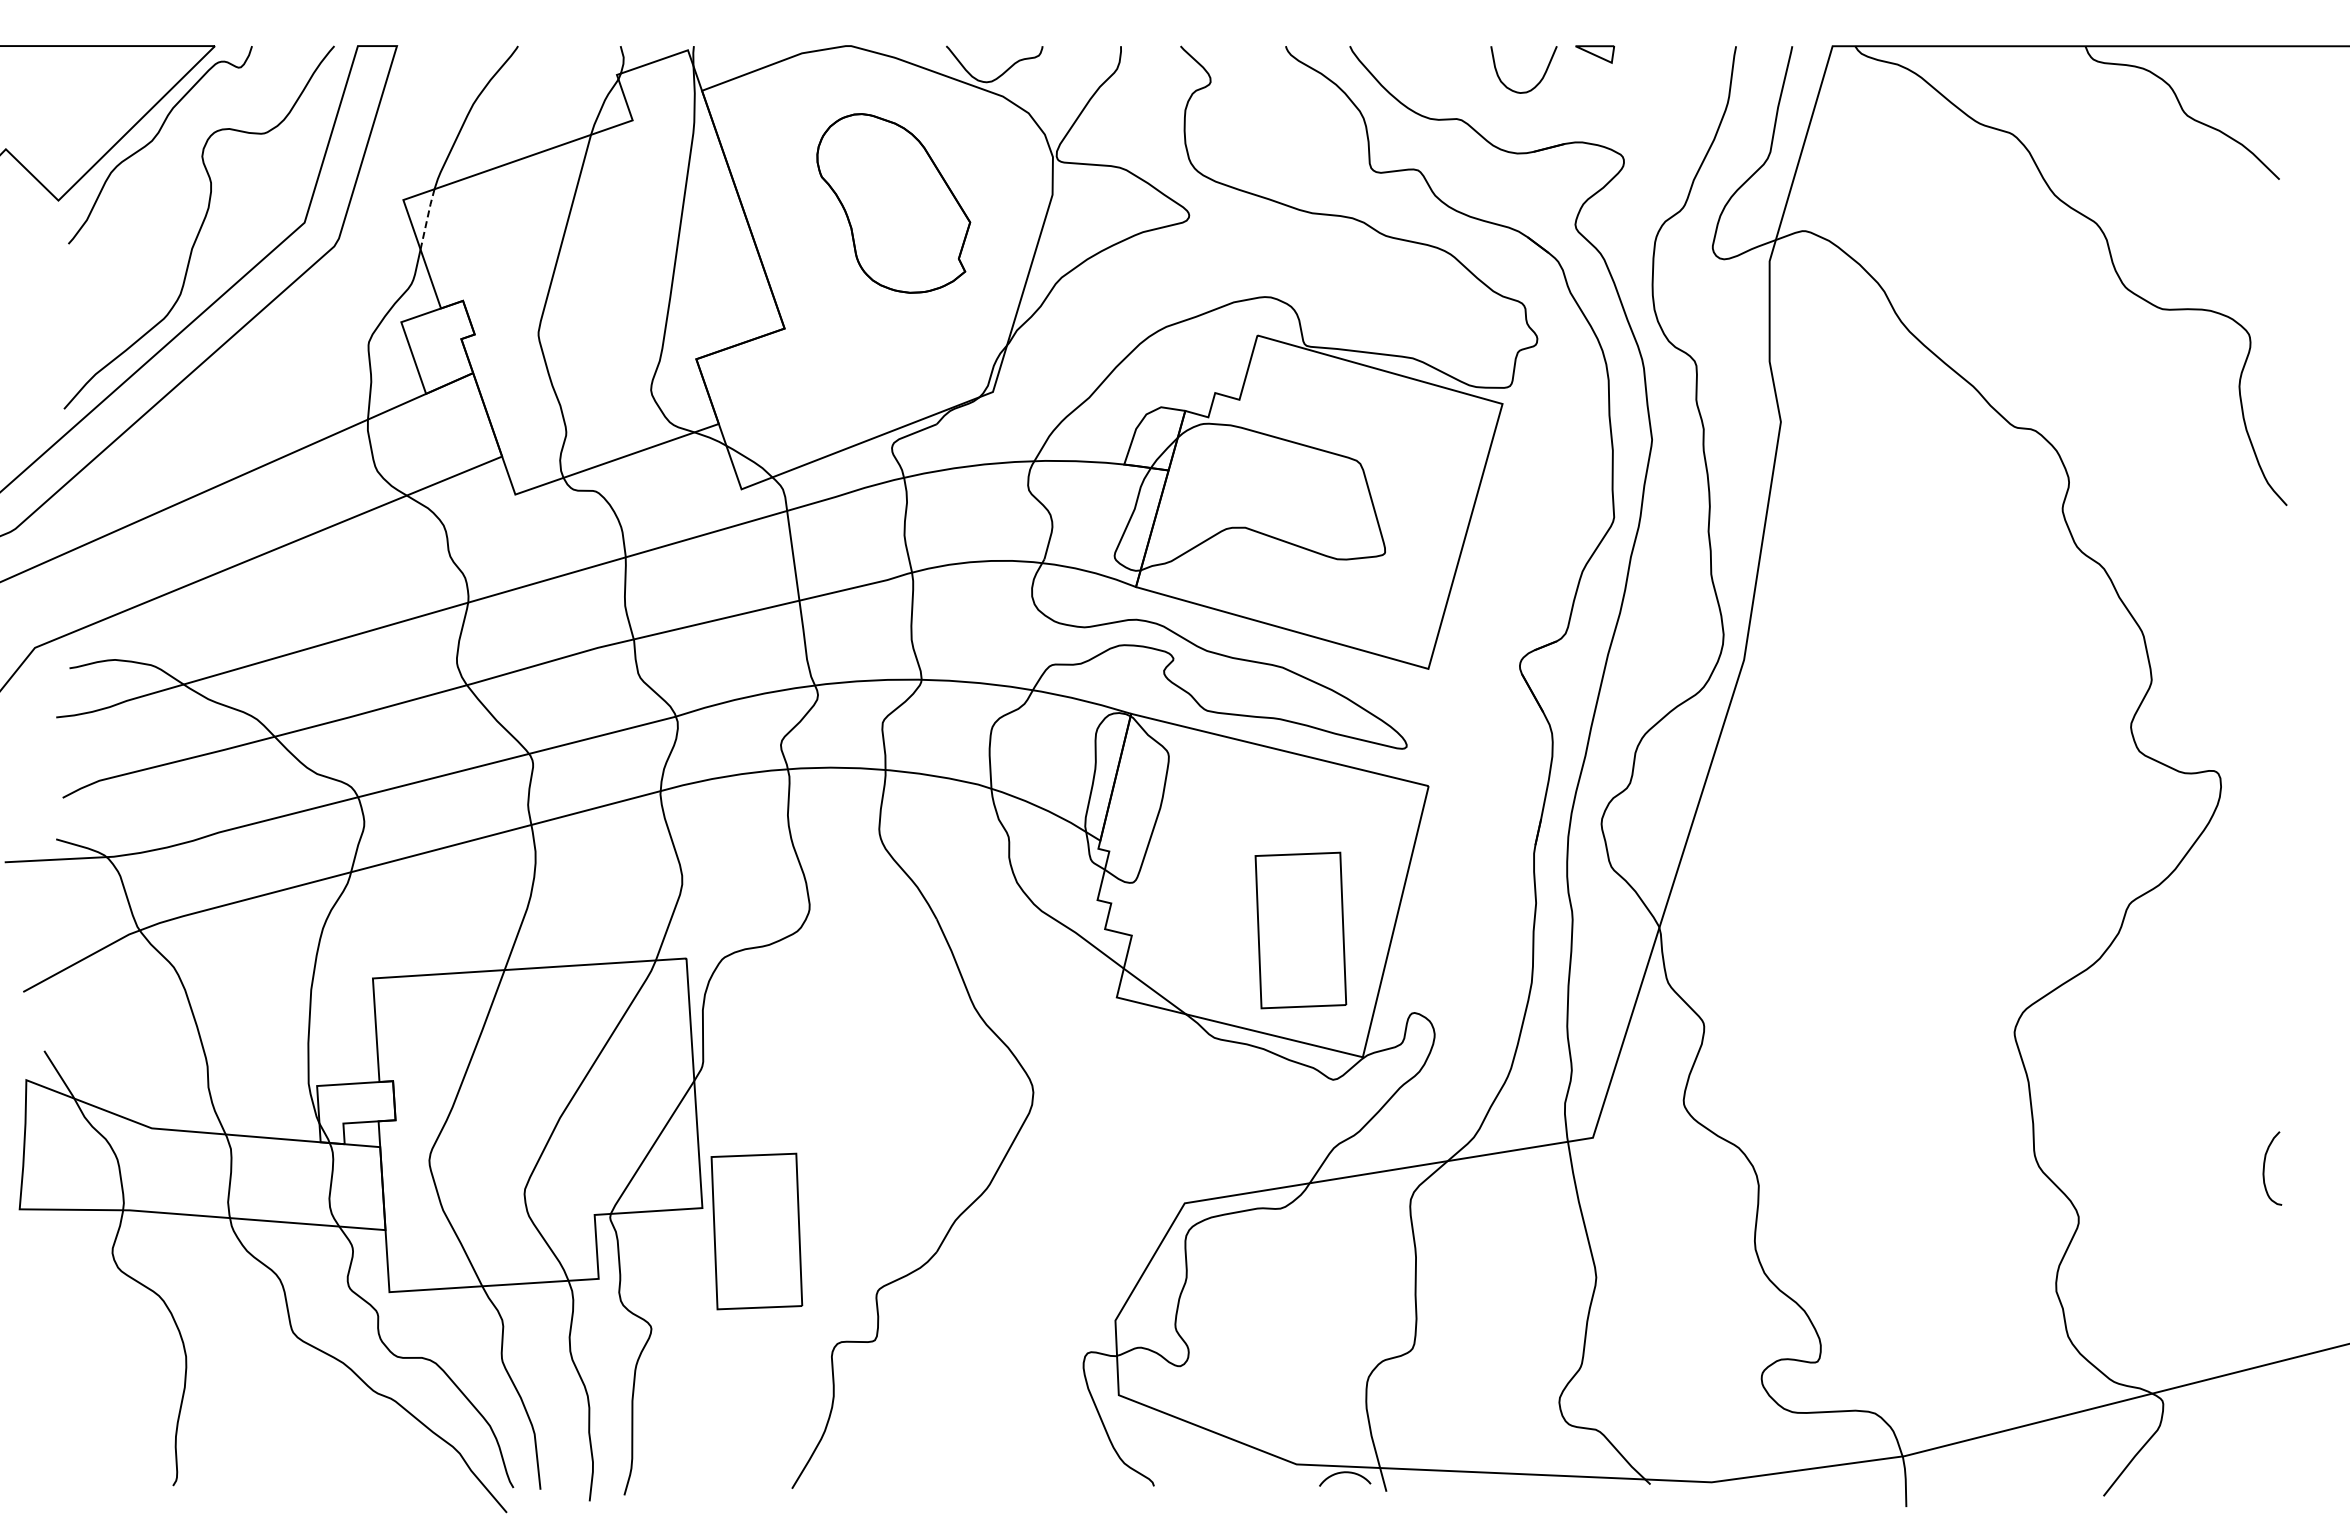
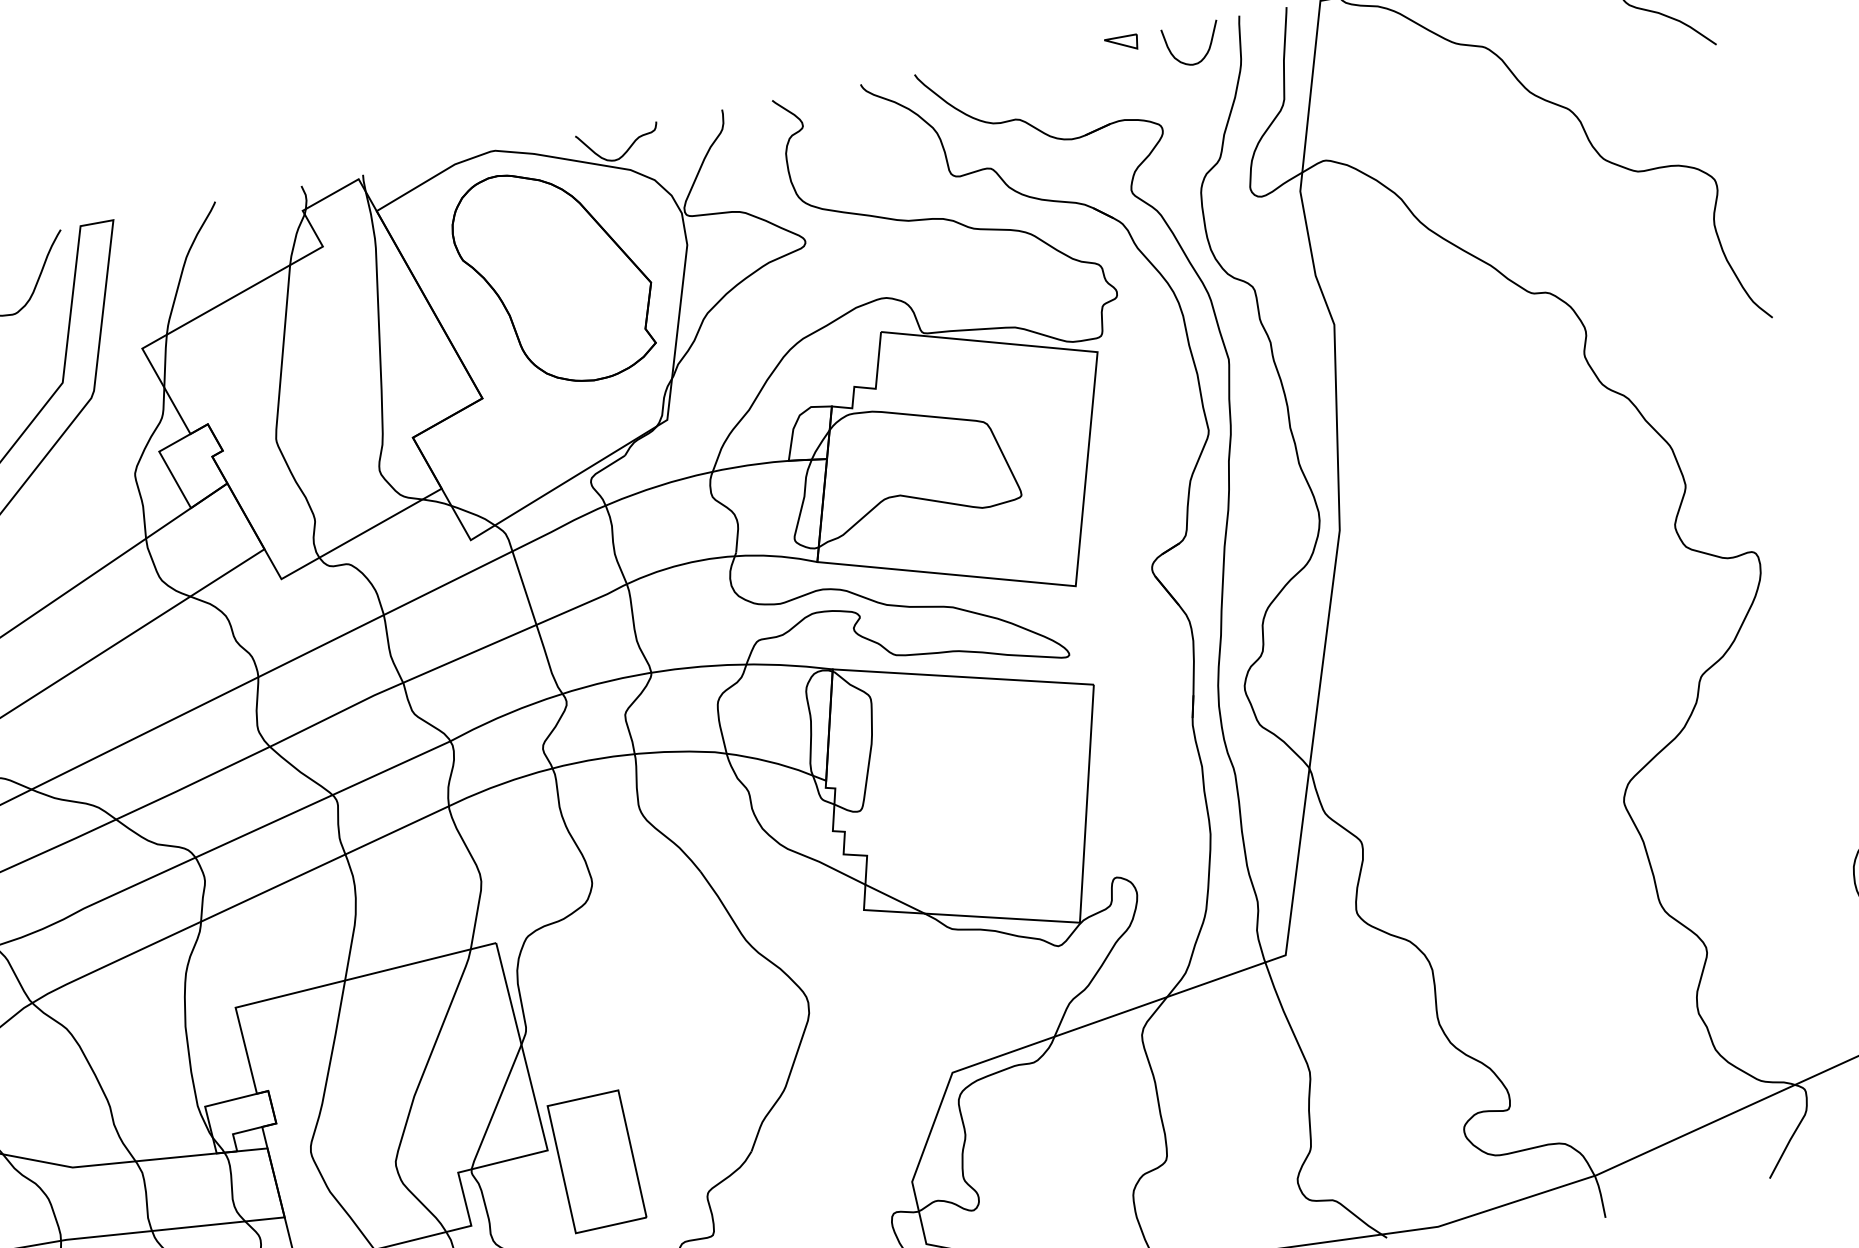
curve: (1540, 79) -> (1207, 50), moved
part: (893, 203) -> (554, 276), size x1.43
line: (427, 218) -> (165, 360), dashed -> solid
part: (1300, 930) -> (1008, 825), removed

